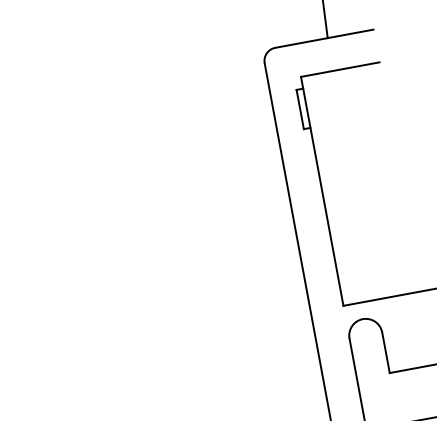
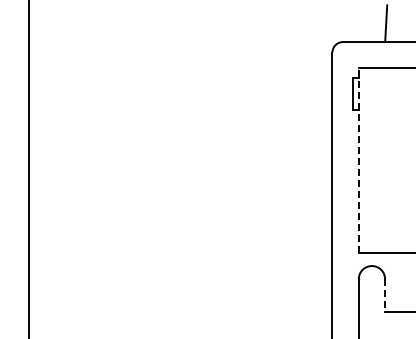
line: (321, 191) -> (358, 160), solid -> dashed
line: (386, 353) -> (385, 296), solid -> dashed

